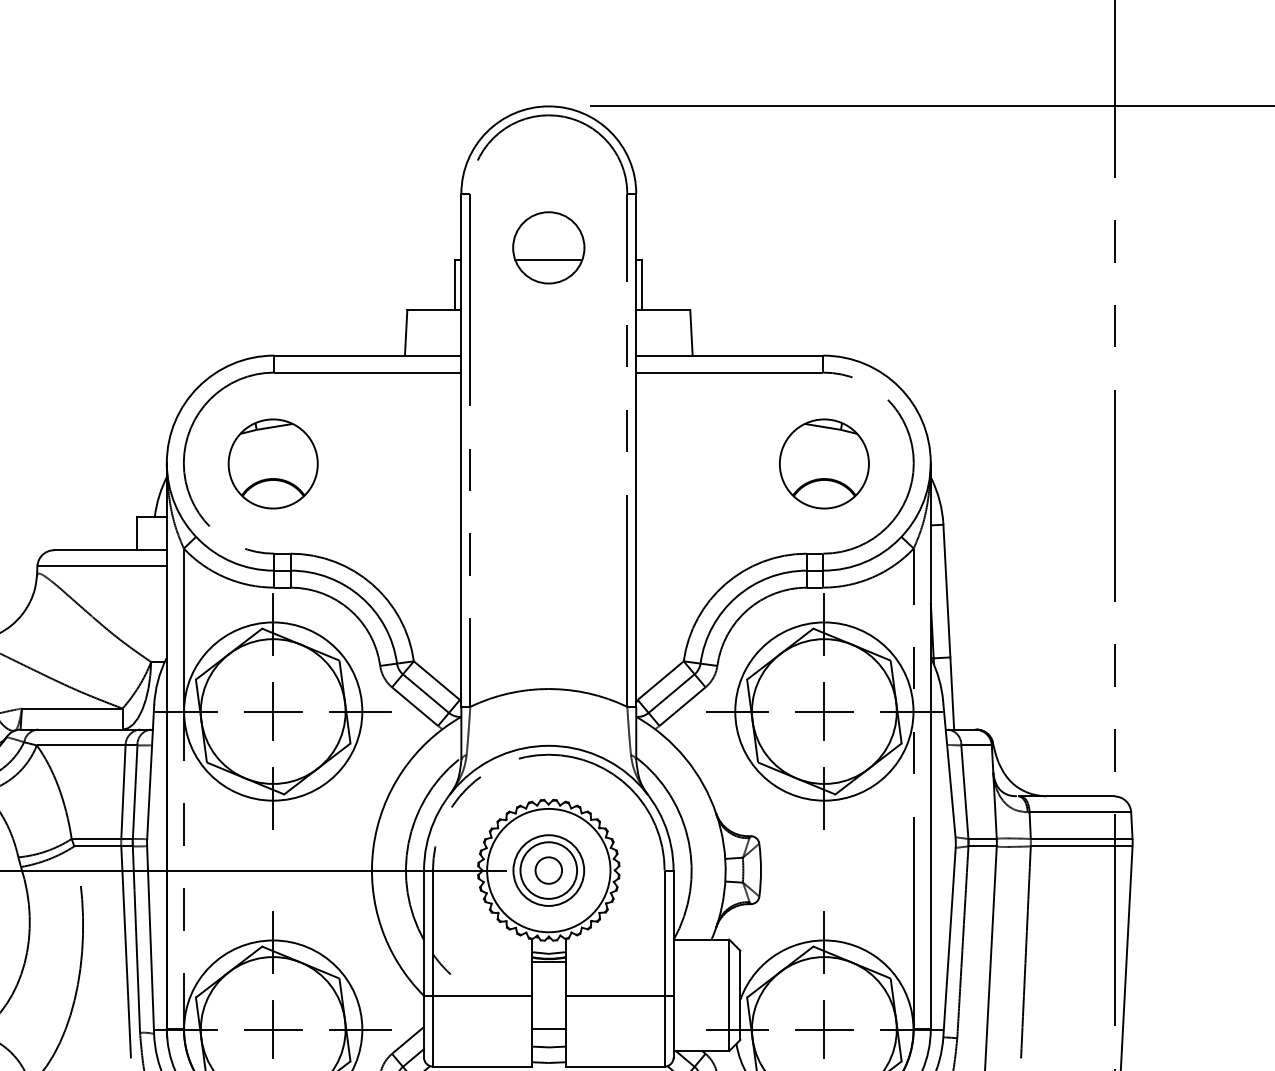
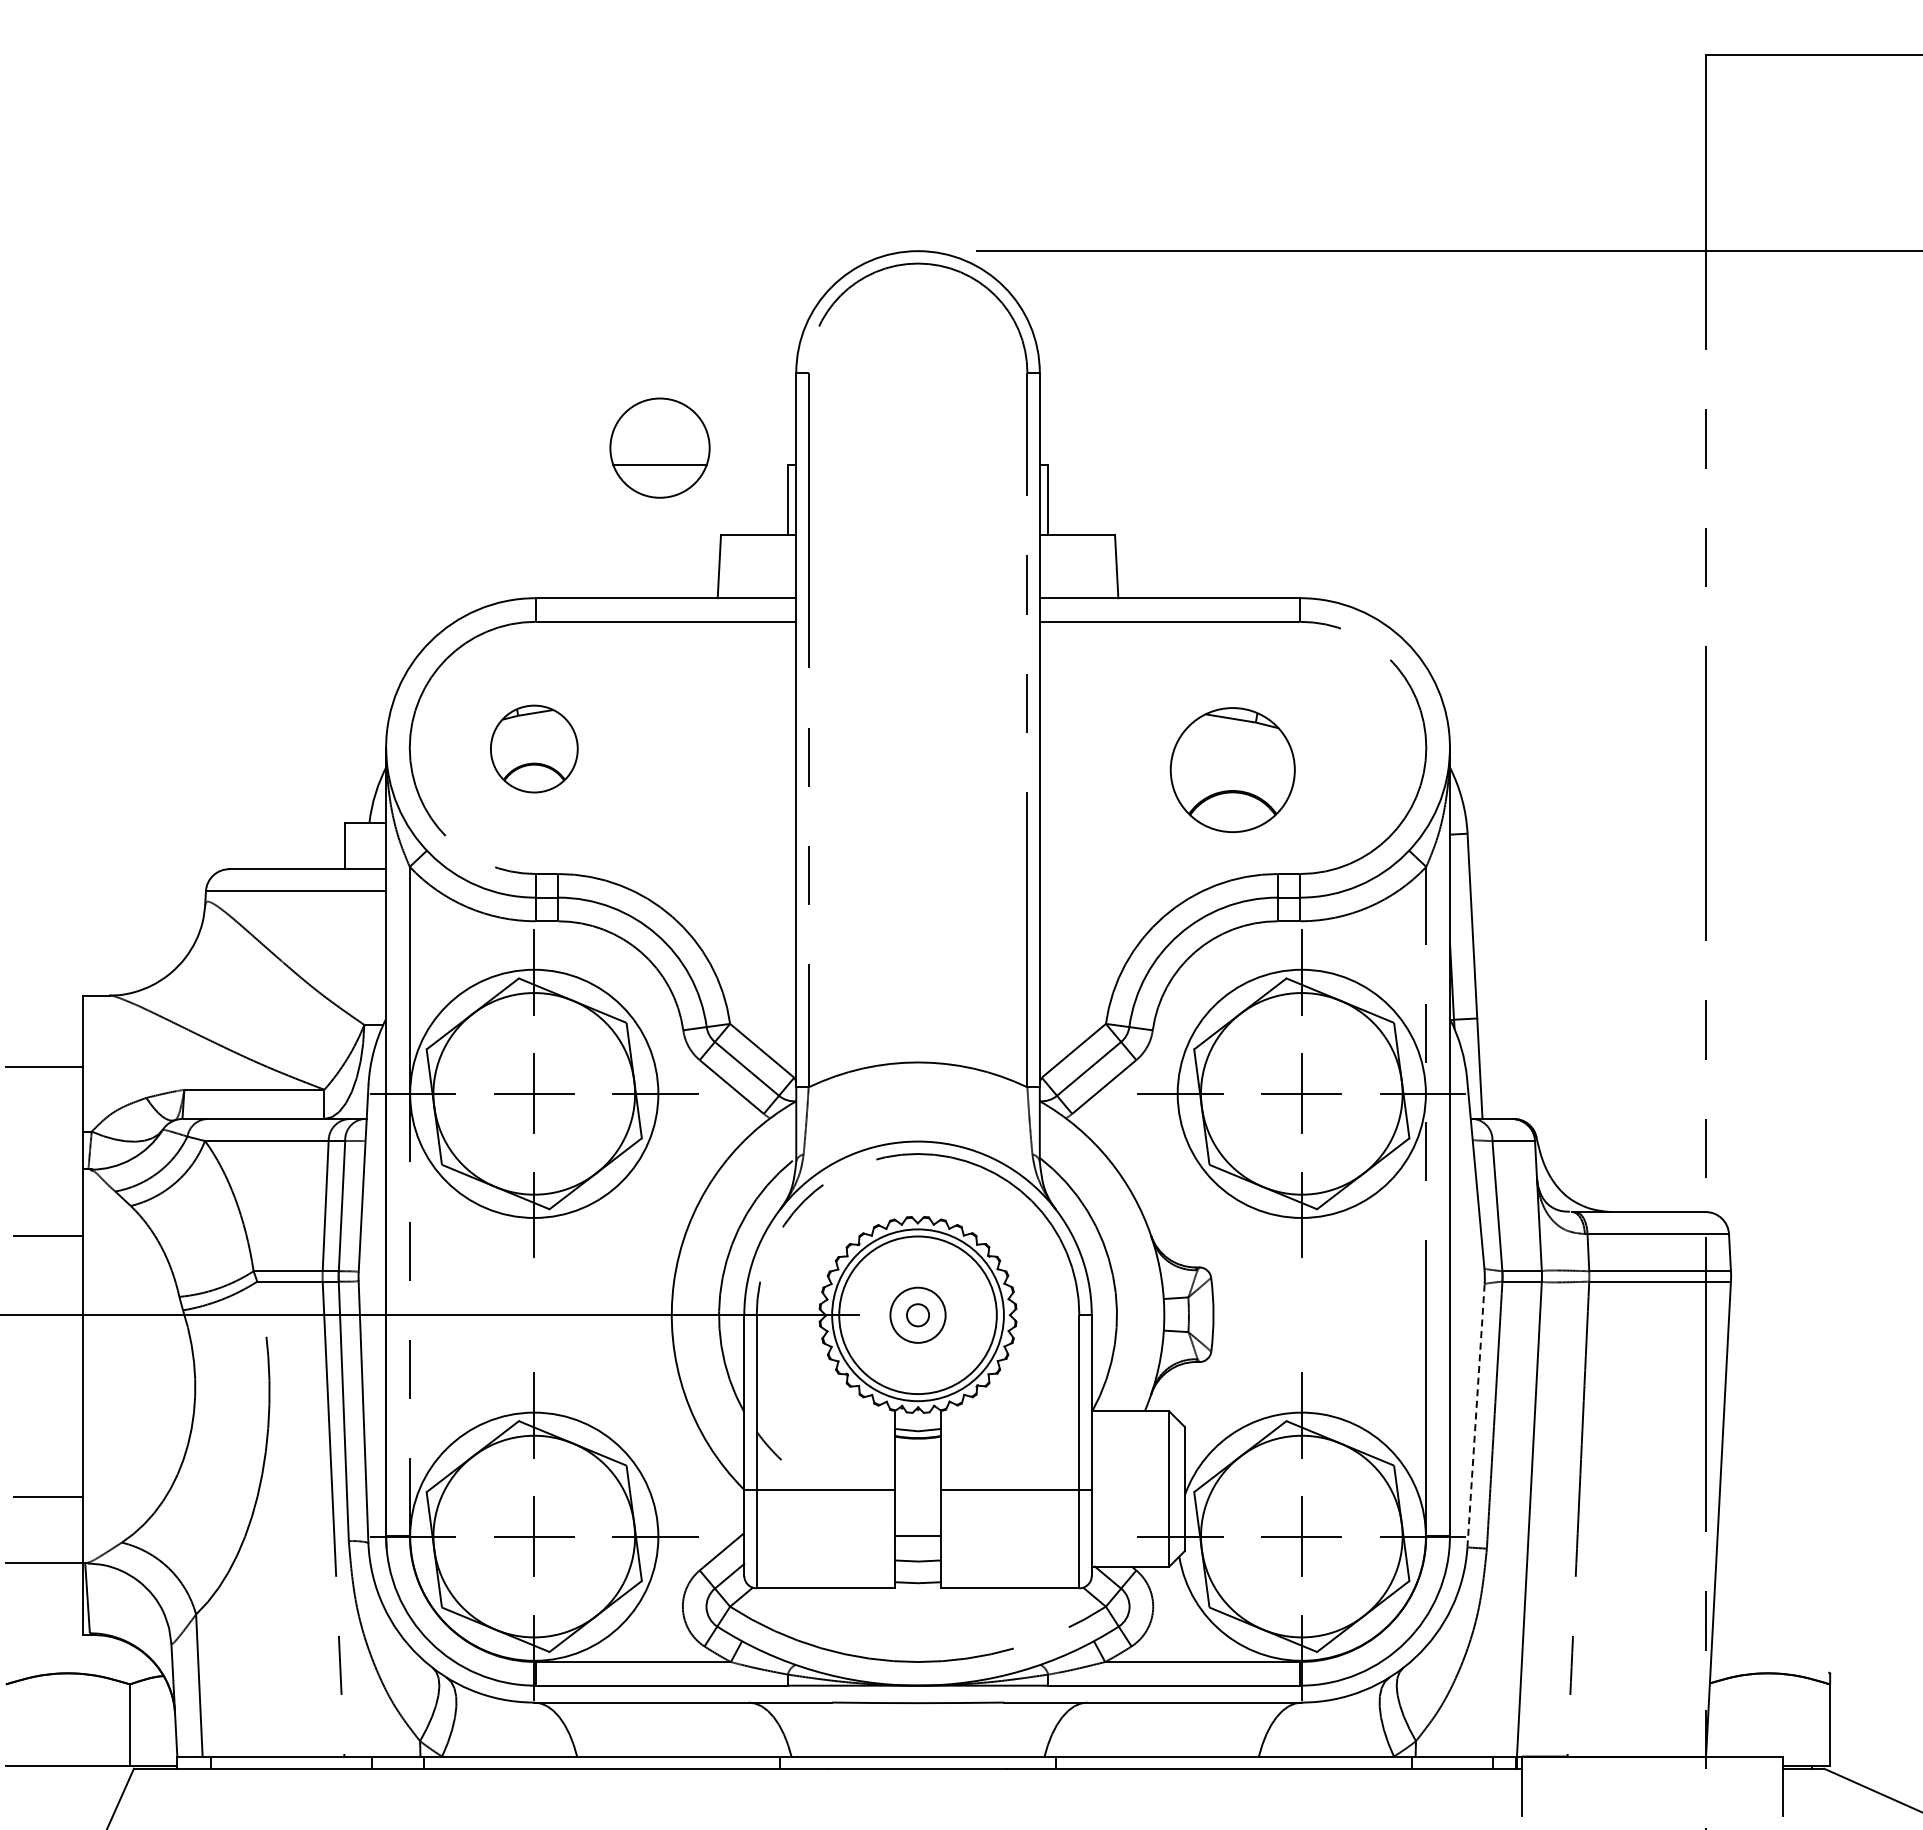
part: (548, 247) -> (659, 447), moved
part: (273, 463) -> (534, 748), size x0.7
part: (824, 463) -> (1232, 769), moved
circle: (548, 870) -> (917, 1314), size x0.6
circle: (548, 870) -> (917, 1314), size x0.7
circle: (548, 870) -> (917, 1315), size x1.6
line: (949, 942) -> (1476, 1415), solid -> dashed
line: (548, 961) -> (917, 1442), removed

